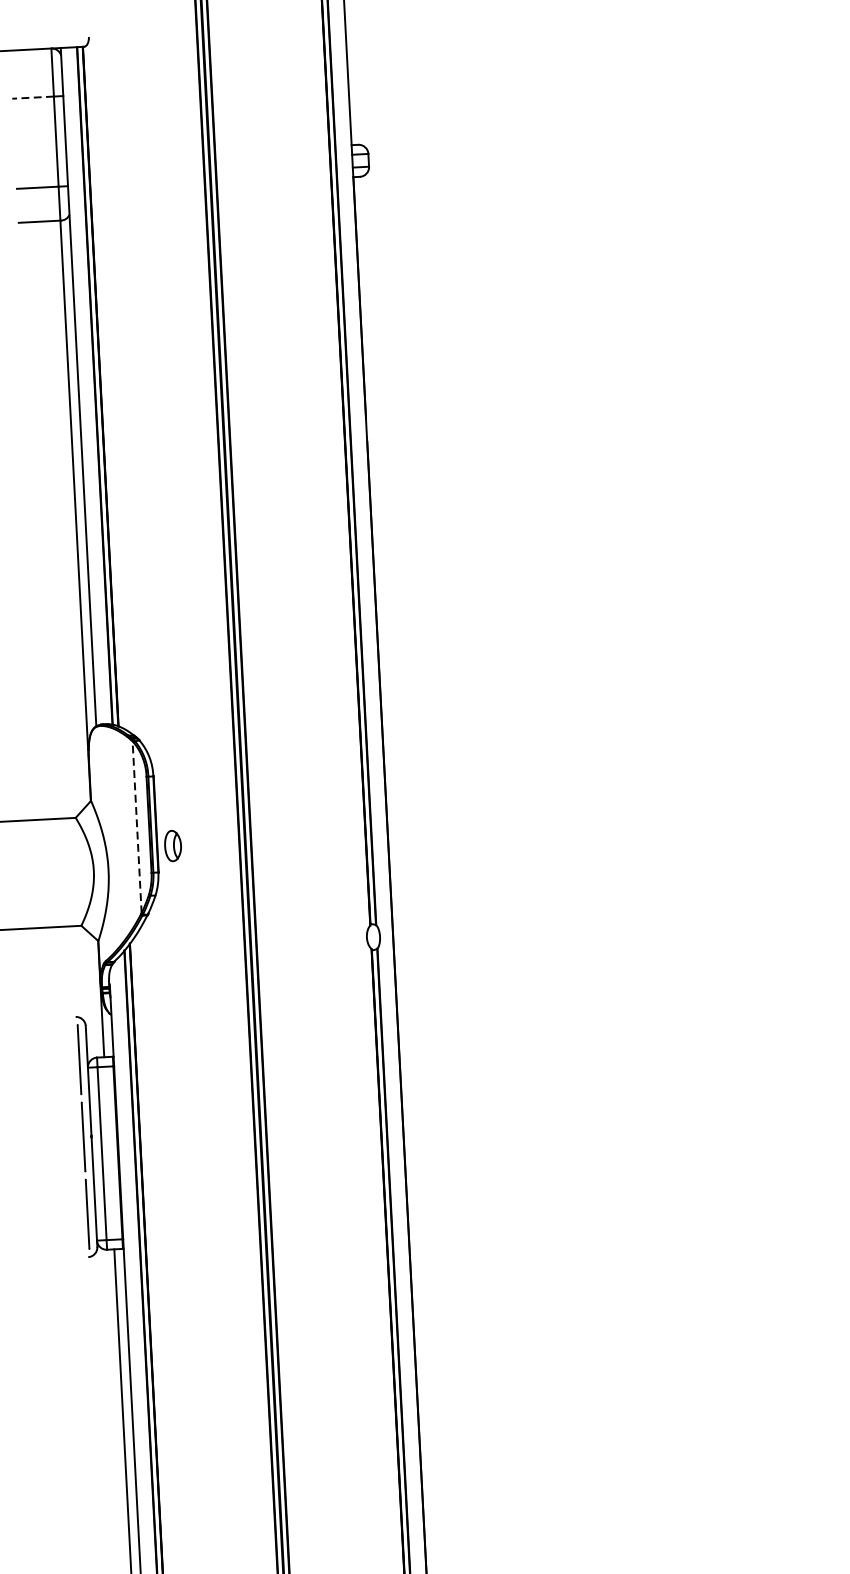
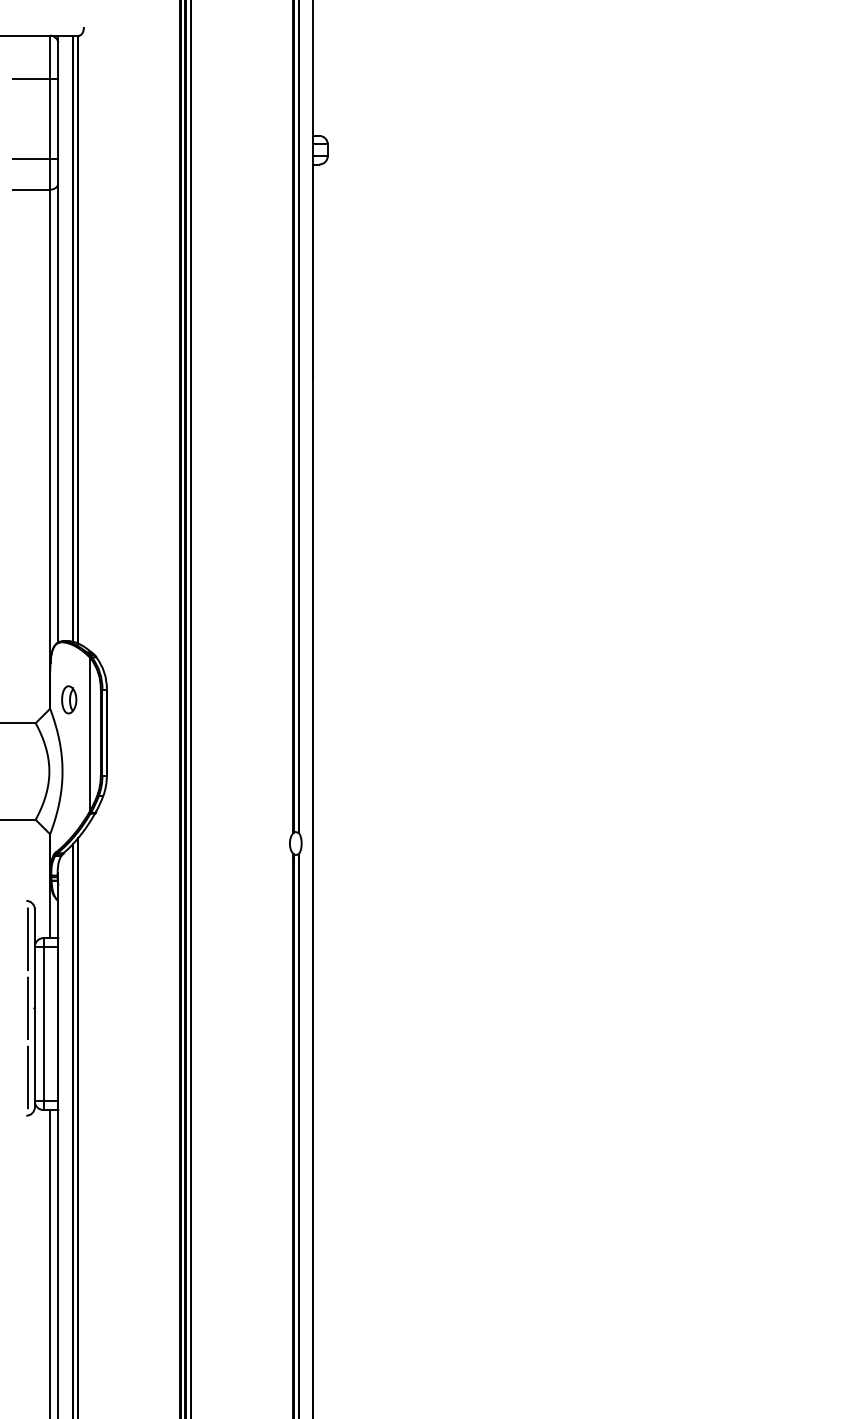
line: (33, 97) -> (31, 78), dashed -> solid
line: (137, 827) -> (90, 734), dashed -> solid
part: (173, 845) -> (69, 699), moved

